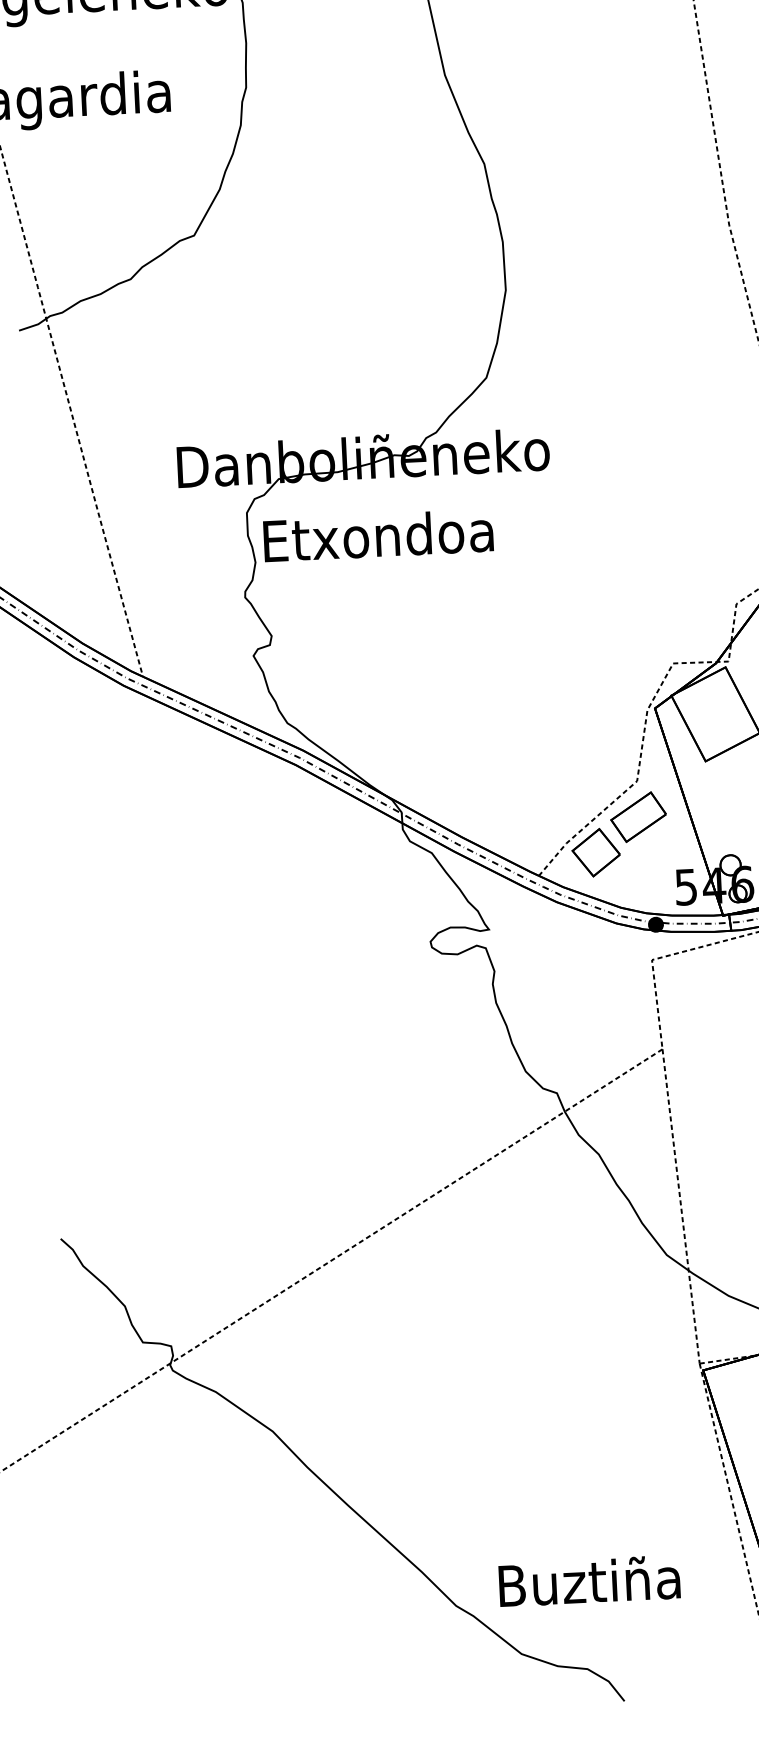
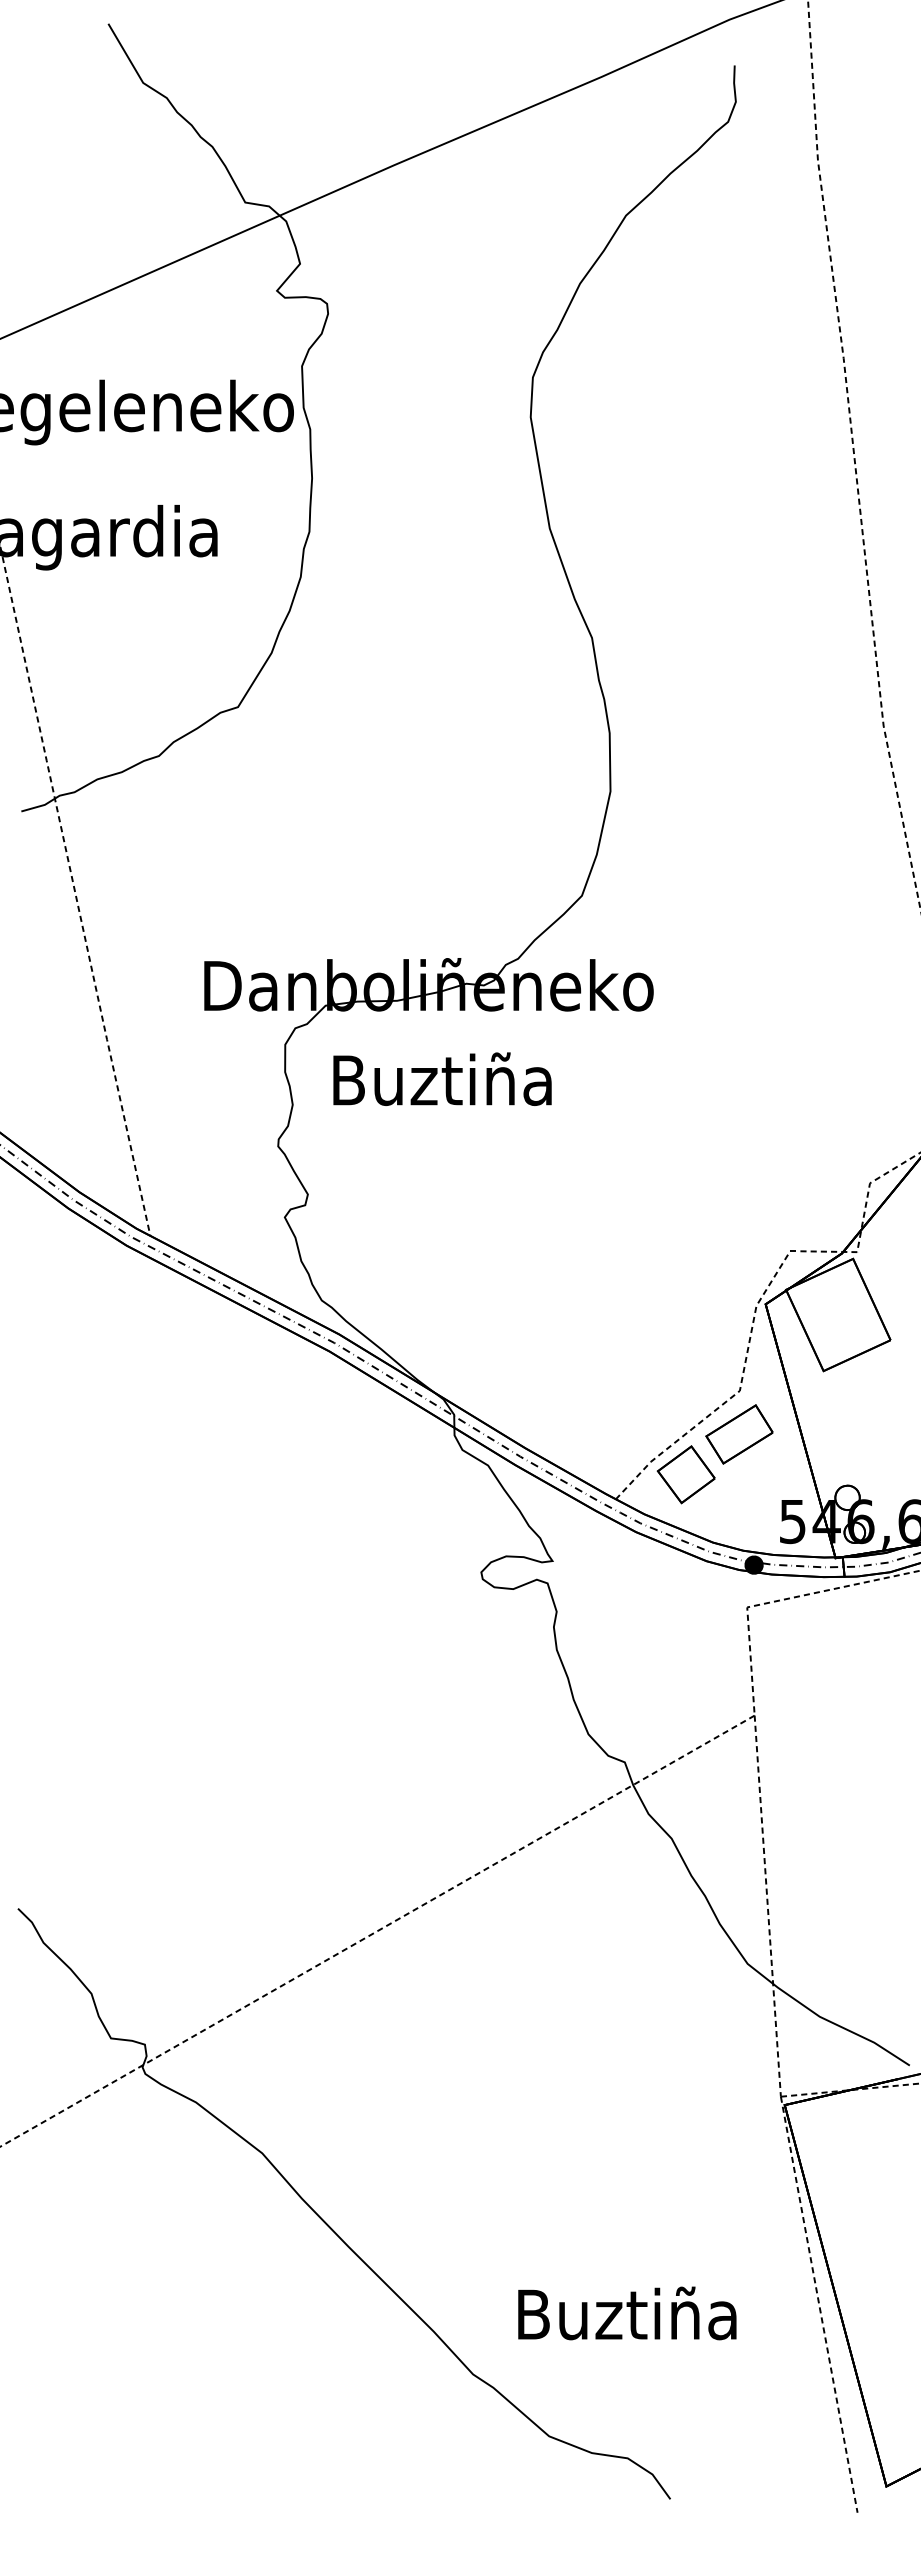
text: (378, 535) -> (442, 1079), Etxondoa -> Buztiña
text: (589, 1581) -> (627, 2313), moved

